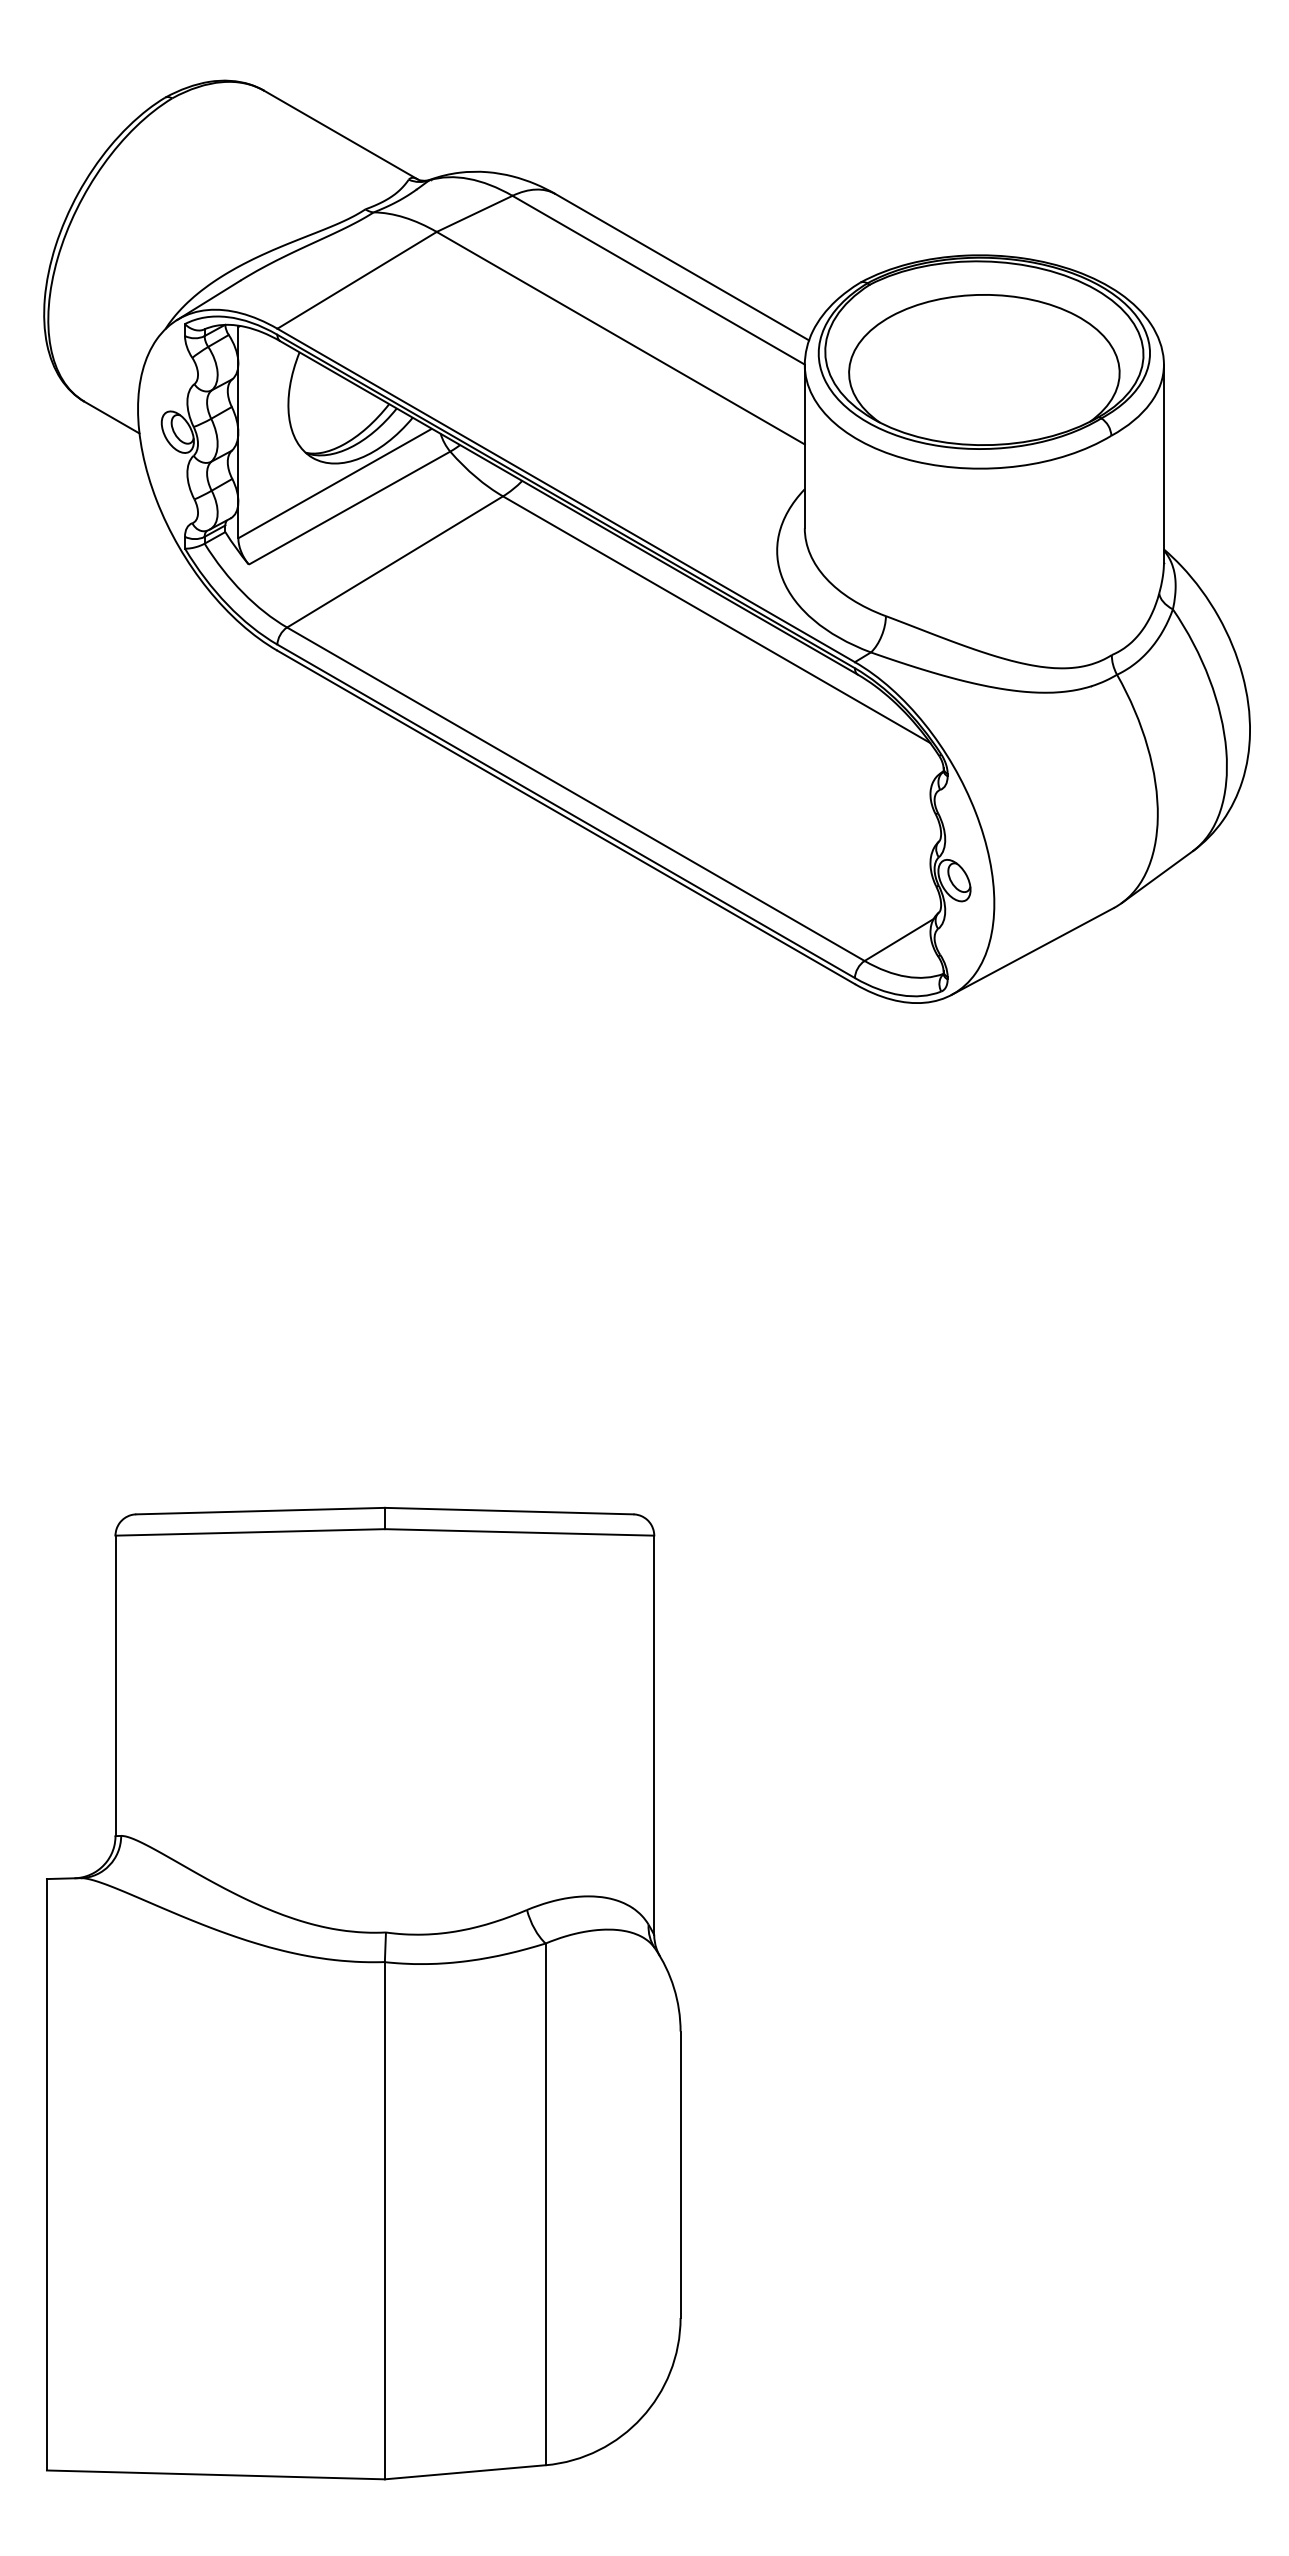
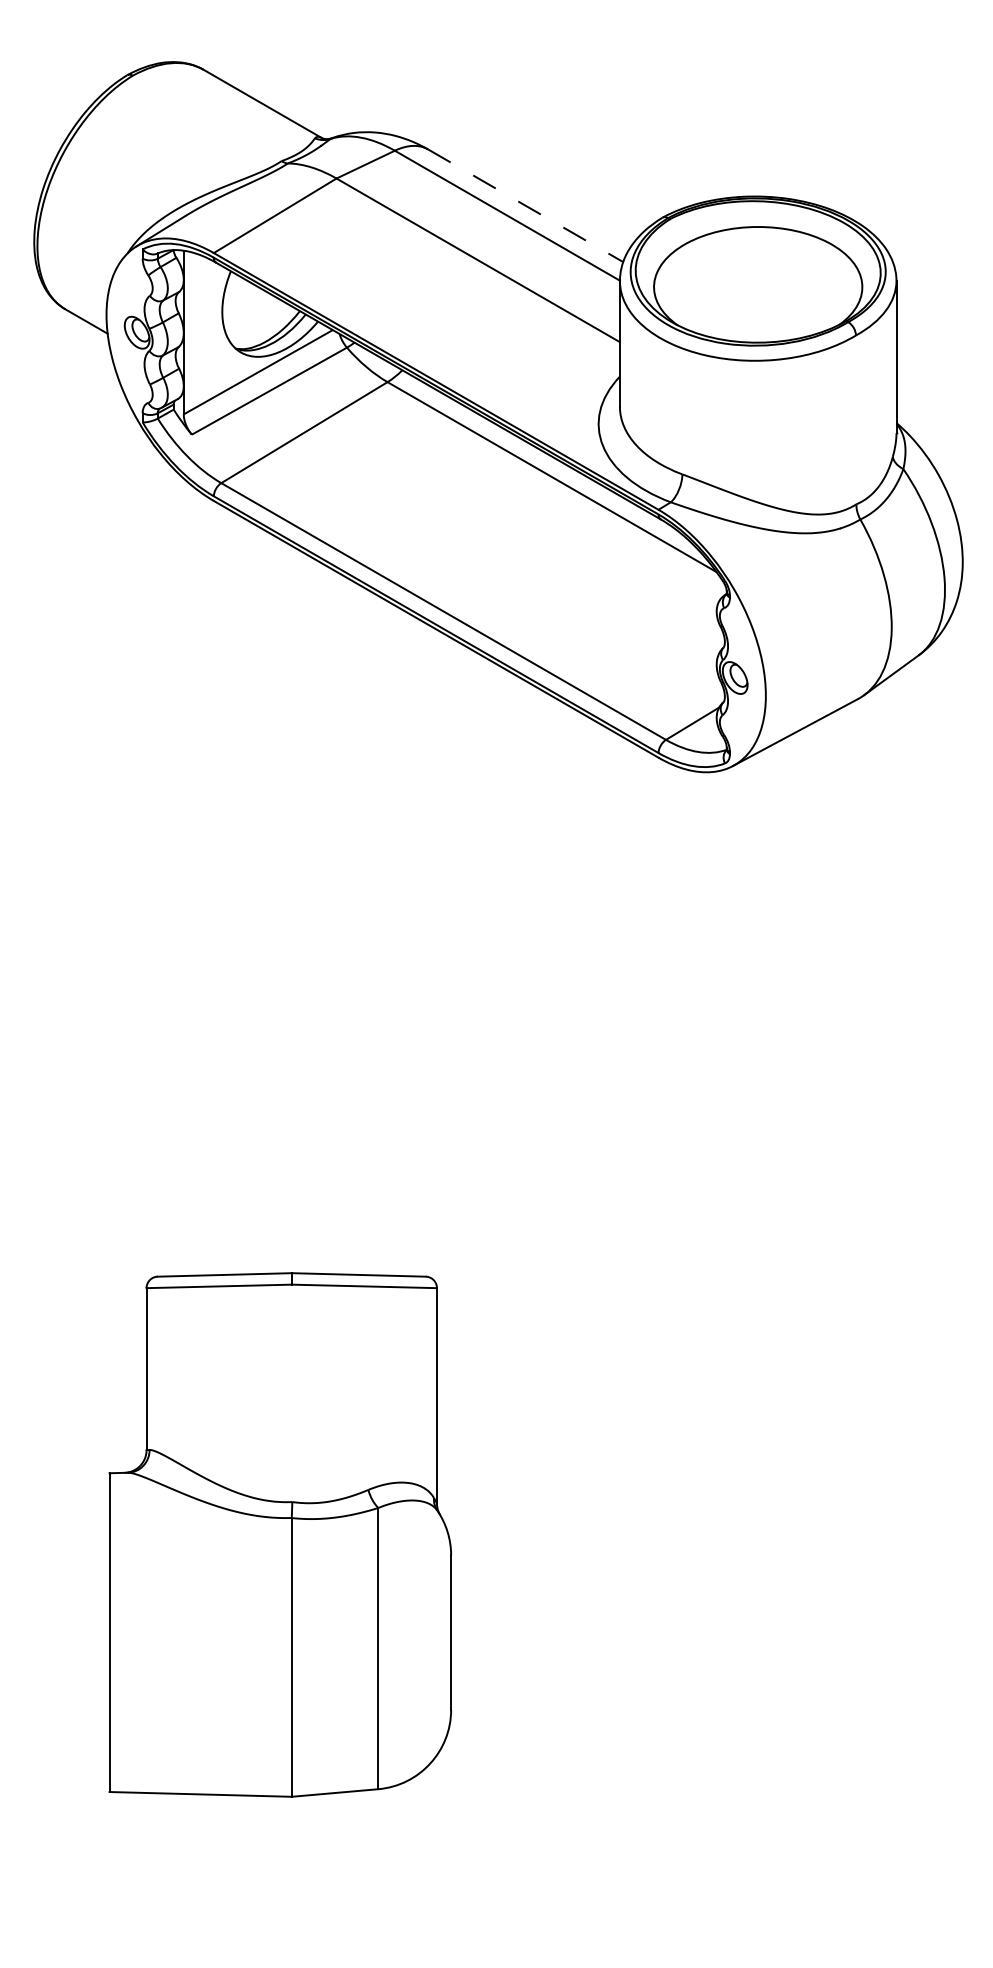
line: (682, 267) -> (525, 205), solid -> dashed
part: (363, 1993) -> (280, 1534), size x0.7

